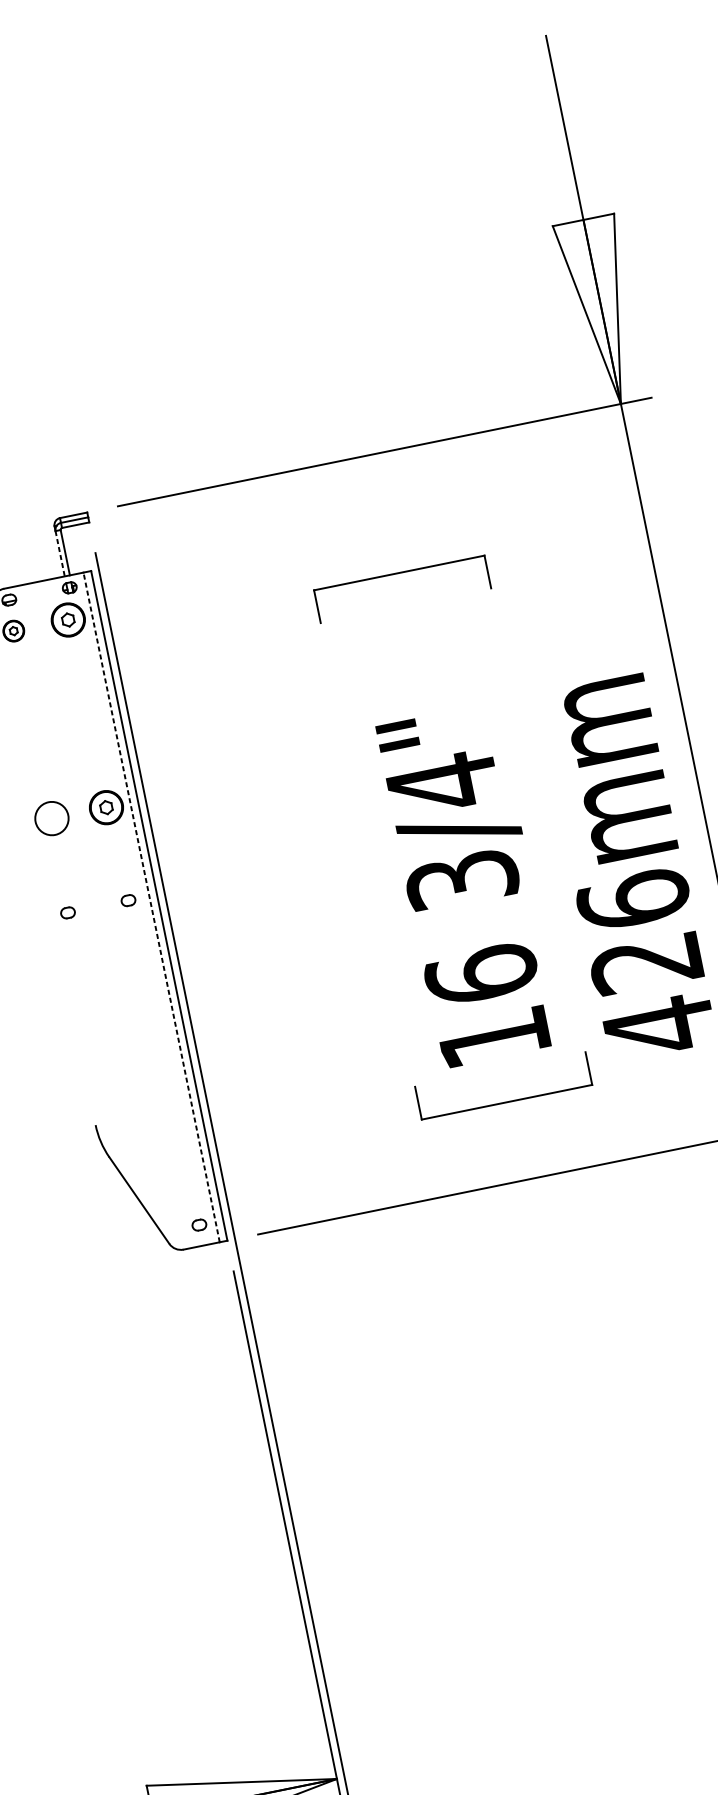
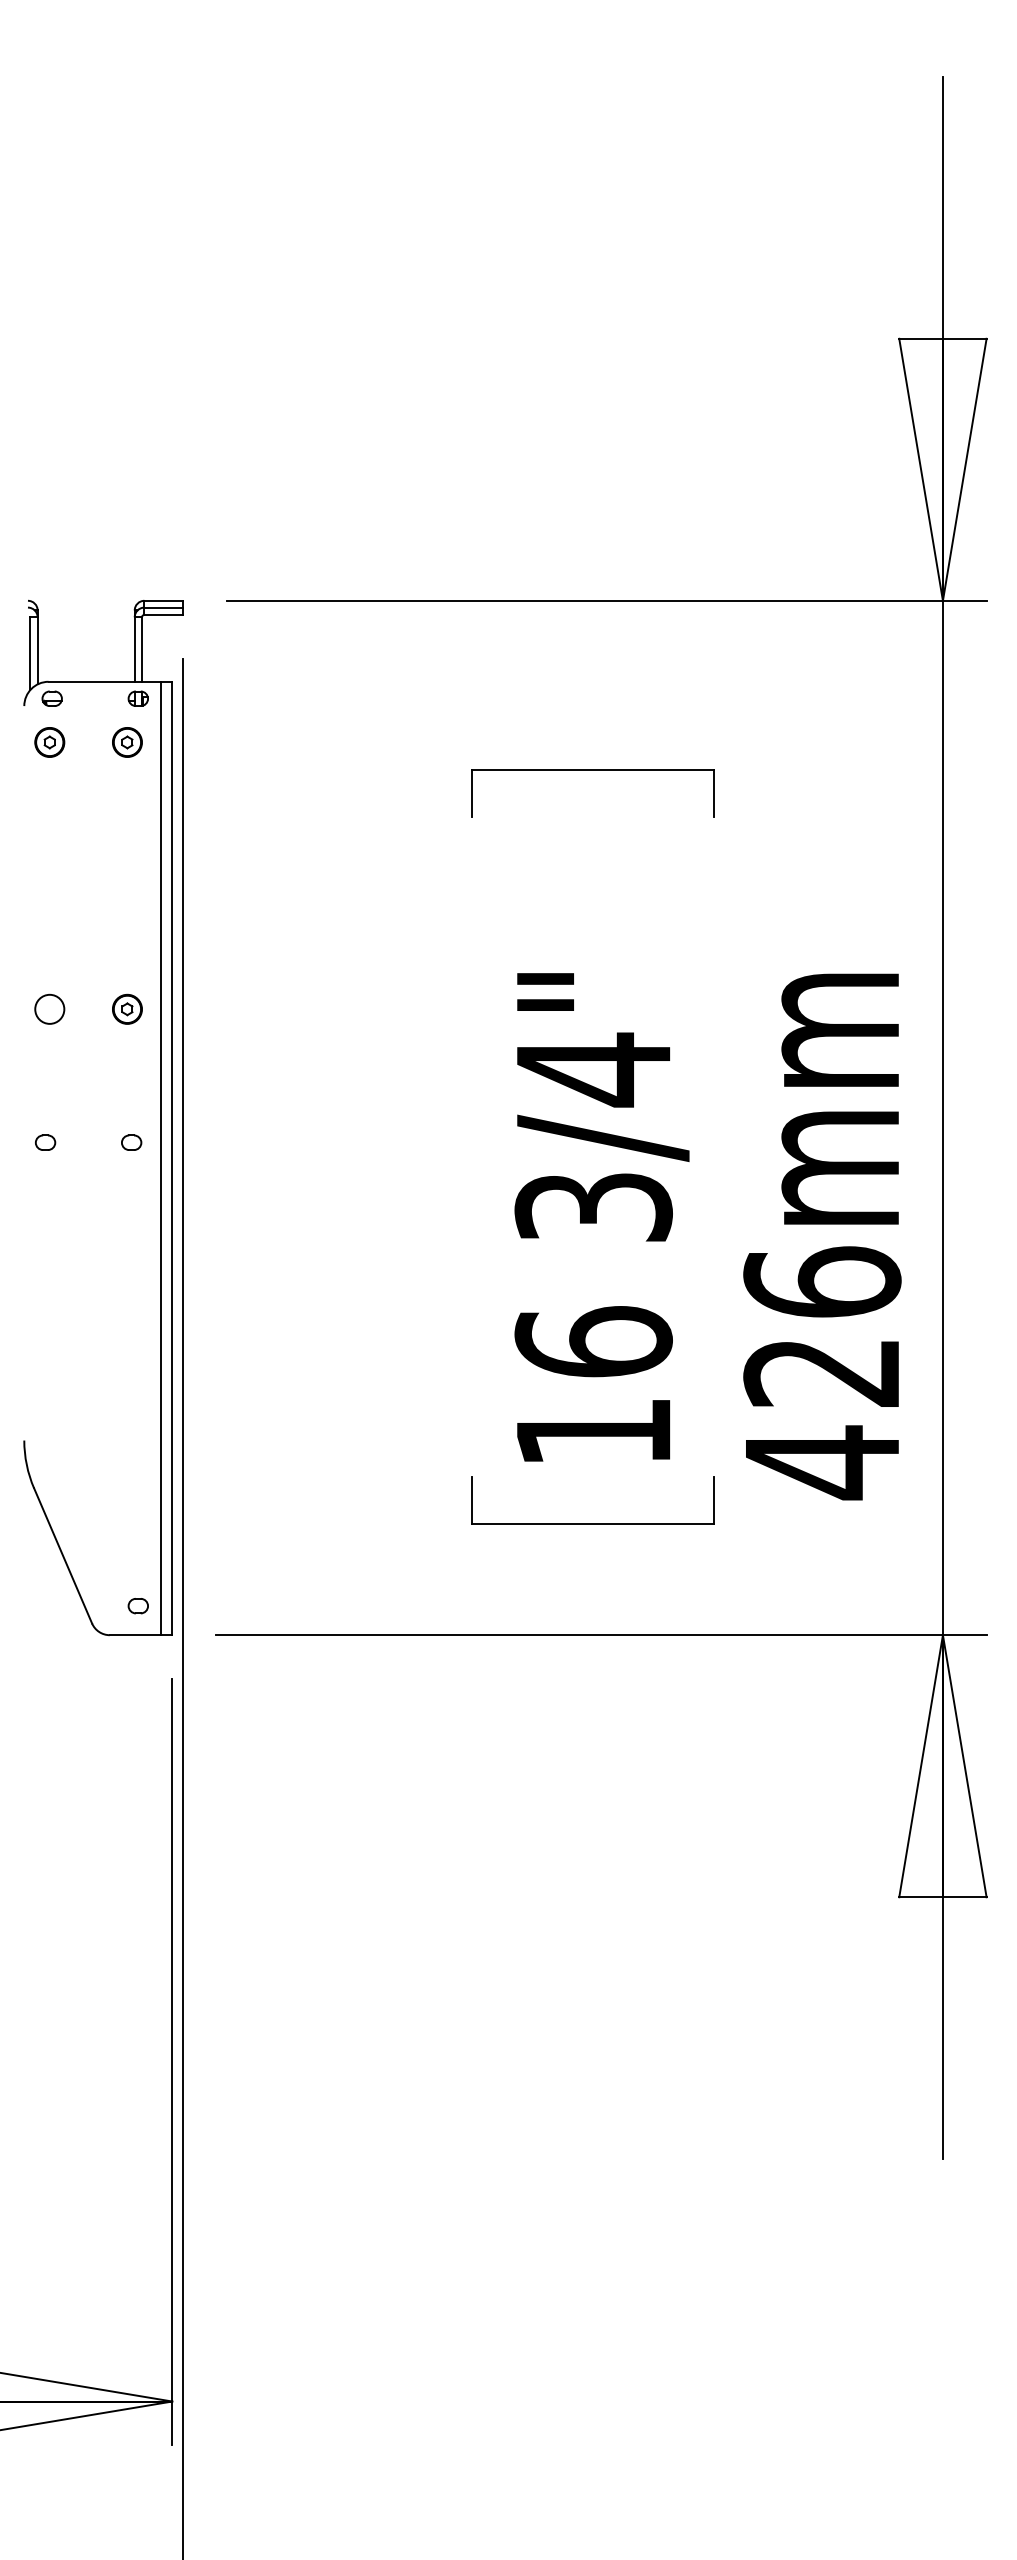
line: (60, 554) -> (134, 650), dashed -> solid
part: (68, 620) -> (127, 742), size x0.62
part: (106, 806) -> (127, 1008), size x0.62
circle: (51, 818) -> (49, 1008), size x0.62
line: (151, 907) -> (161, 1158), dashed -> solid

